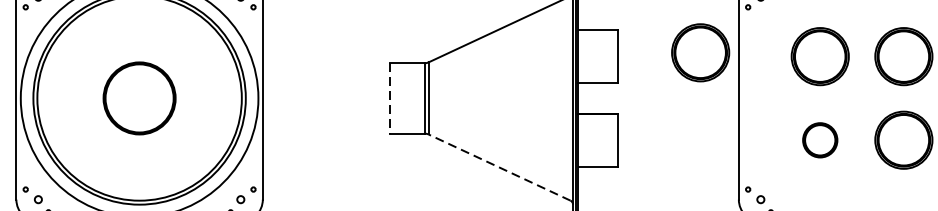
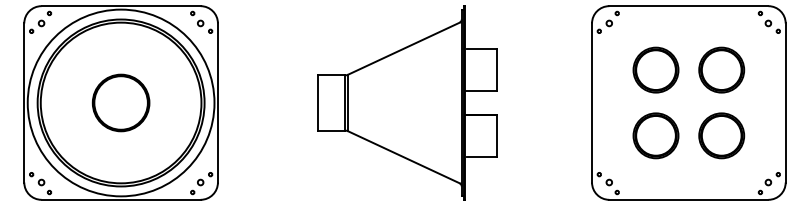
part: (699, 52) -> (561, 66), removed
line: (389, 99) -> (317, 103), dashed -> solid
part: (819, 139) -> (655, 135), size x1.67
line: (500, 167) -> (404, 157), dashed -> solid

